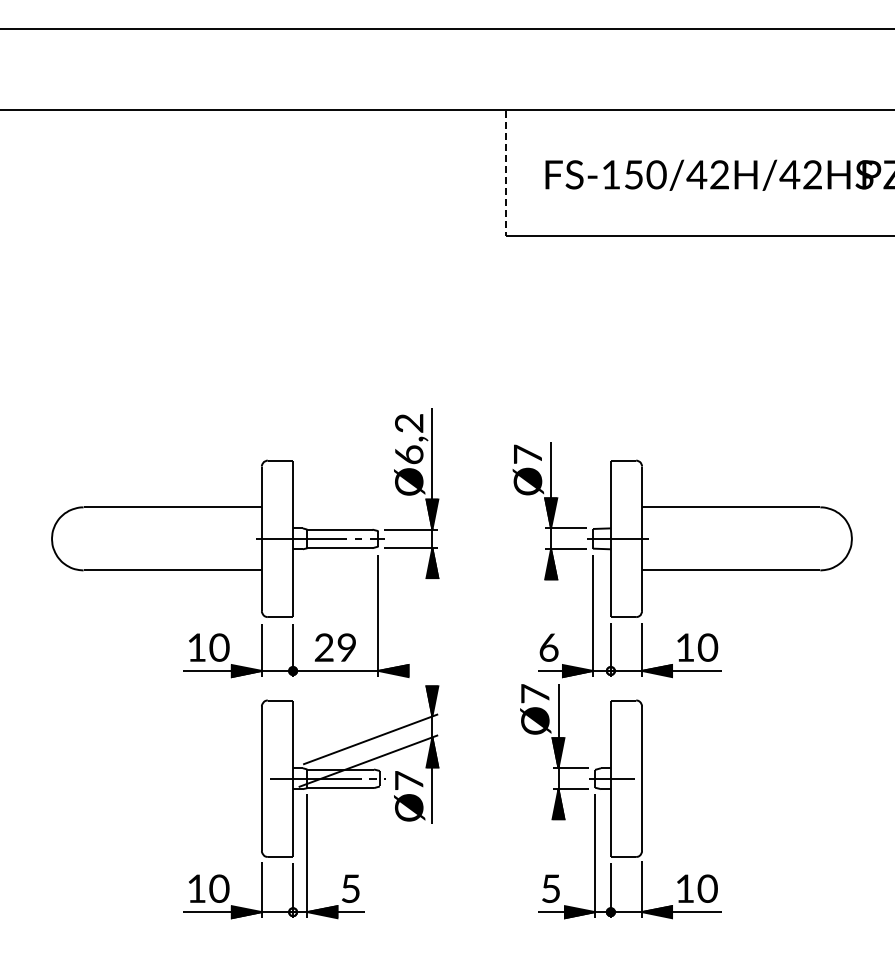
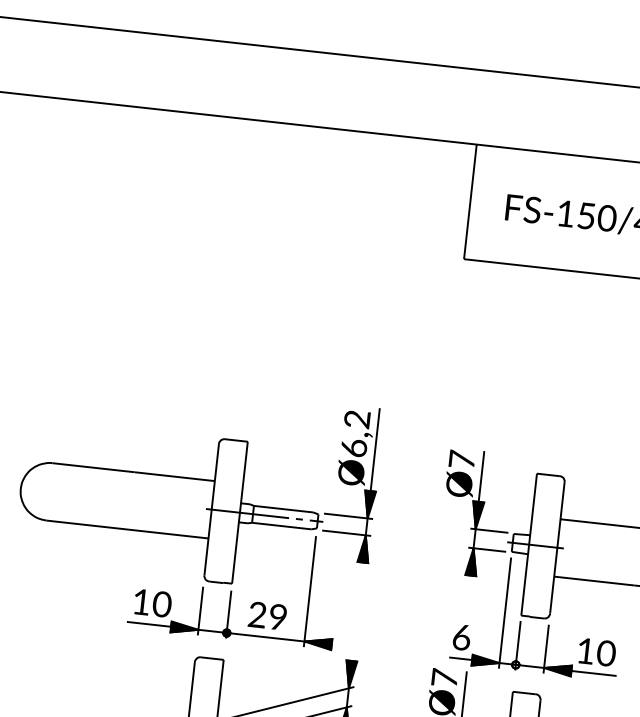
line: (506, 173) -> (470, 202), dashed -> solid

